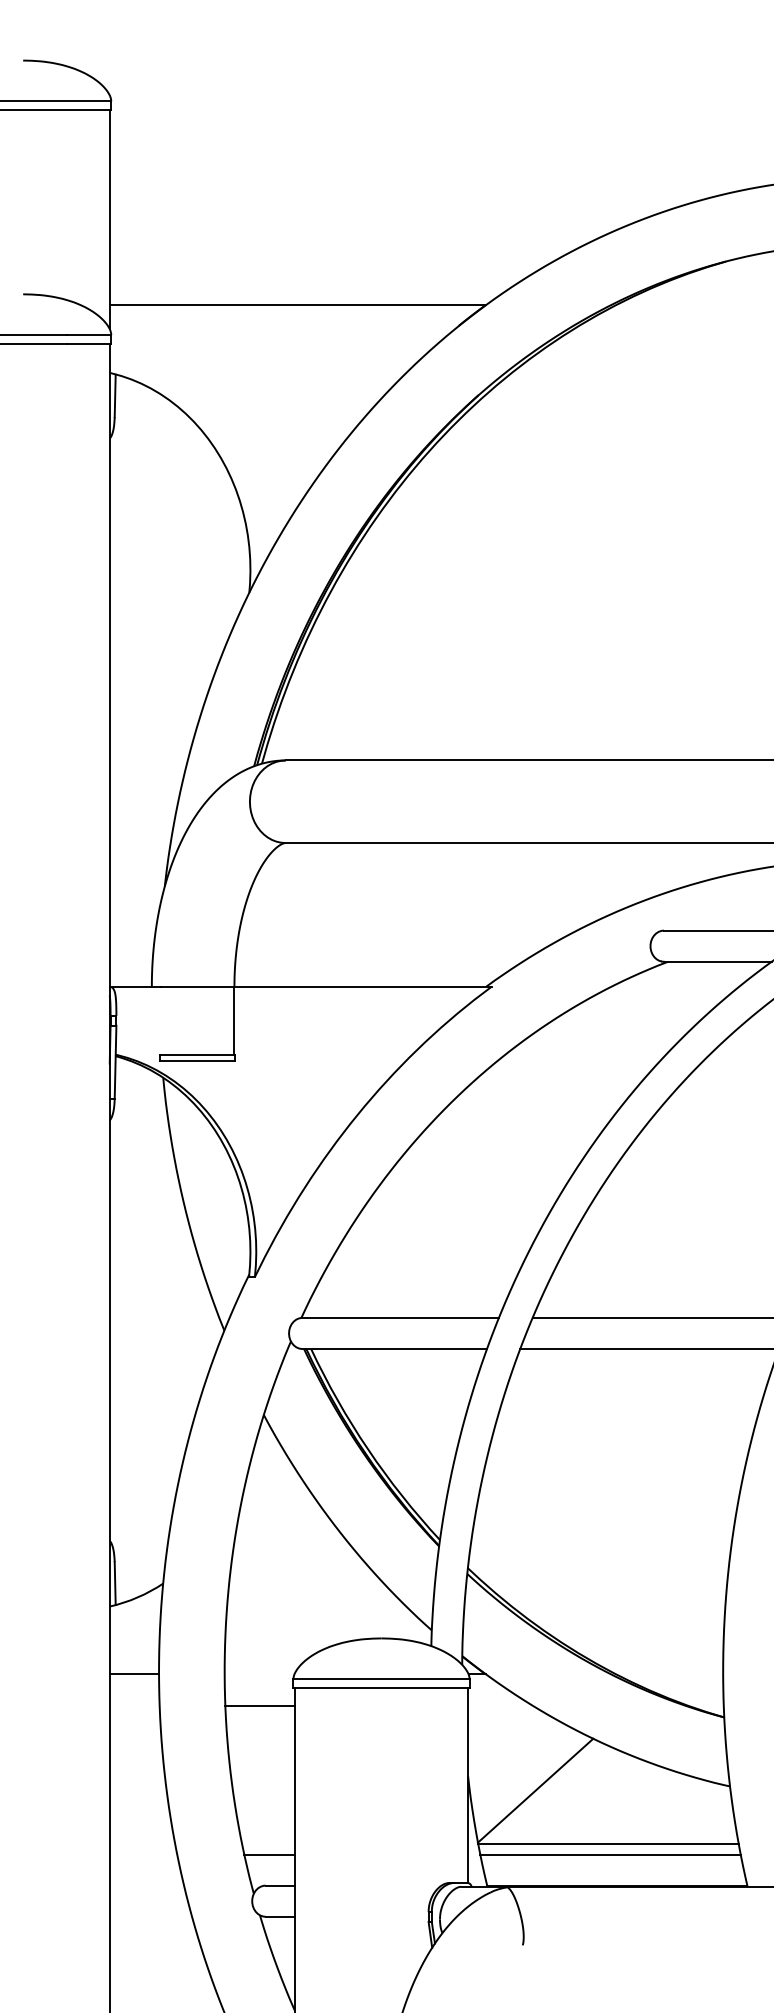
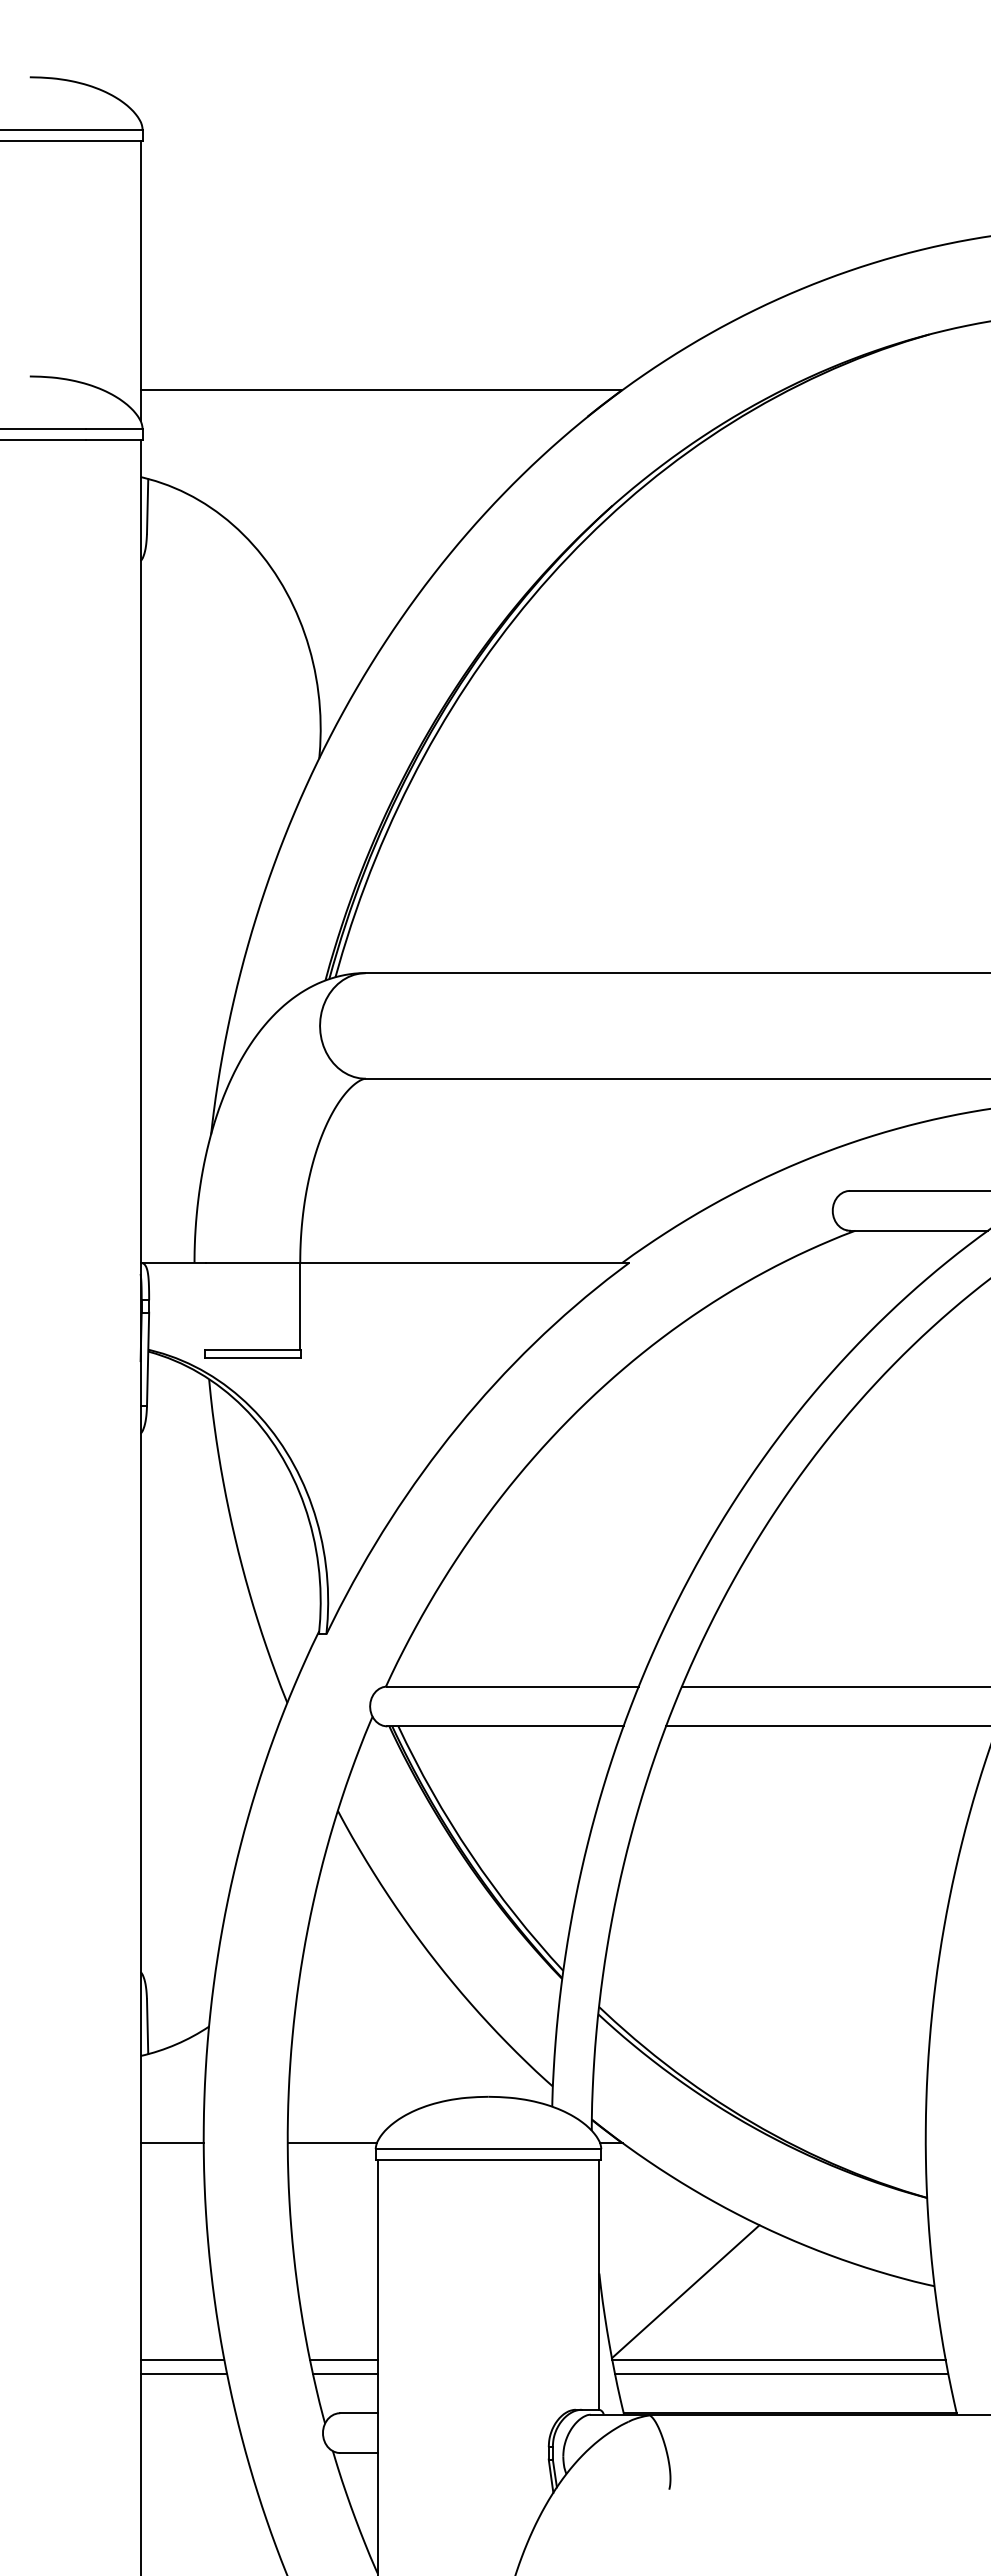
line: (259, 1706) -> (332, 2142), moved
line: (142, 1843) -> (182, 2359), added
line: (268, 1843) -> (343, 2359), added
line: (143, 1854) -> (183, 2373), added

